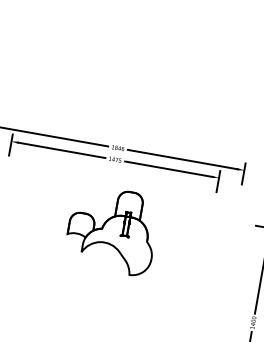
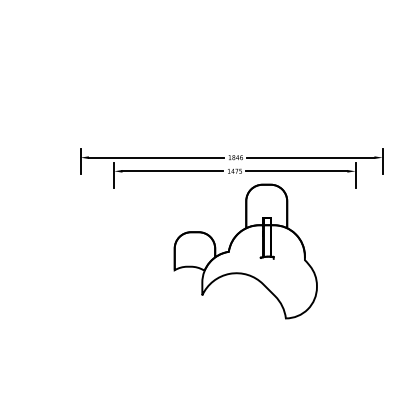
part: (112, 230) -> (245, 251), size x1.43

